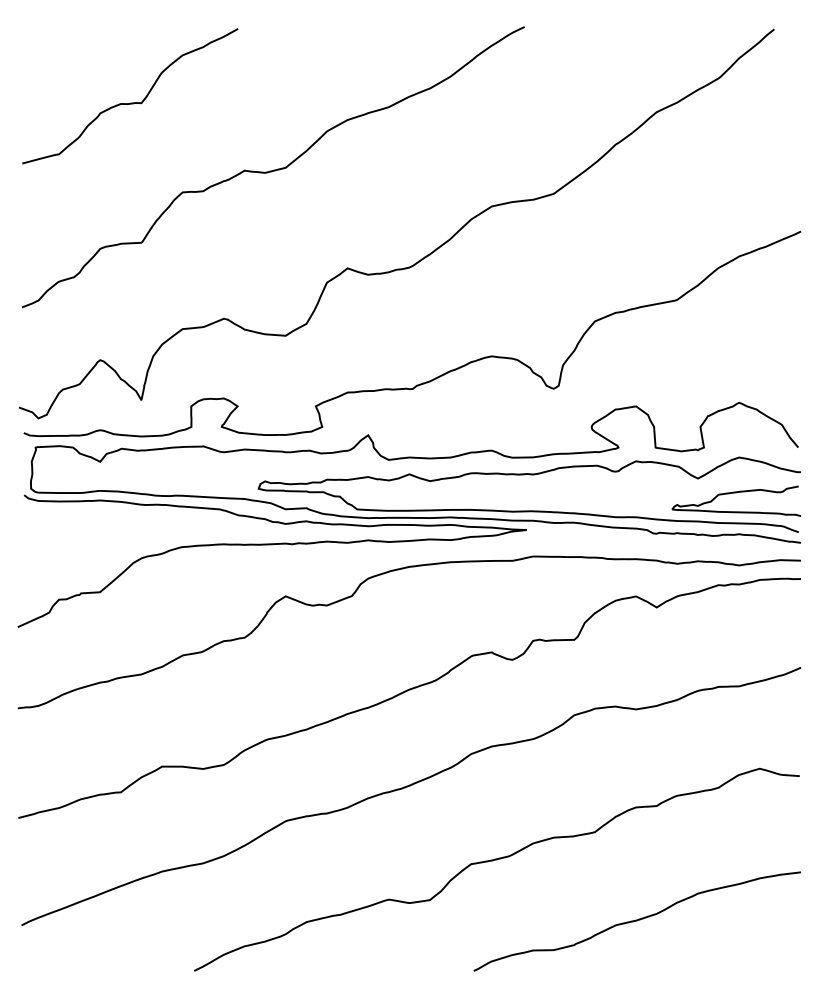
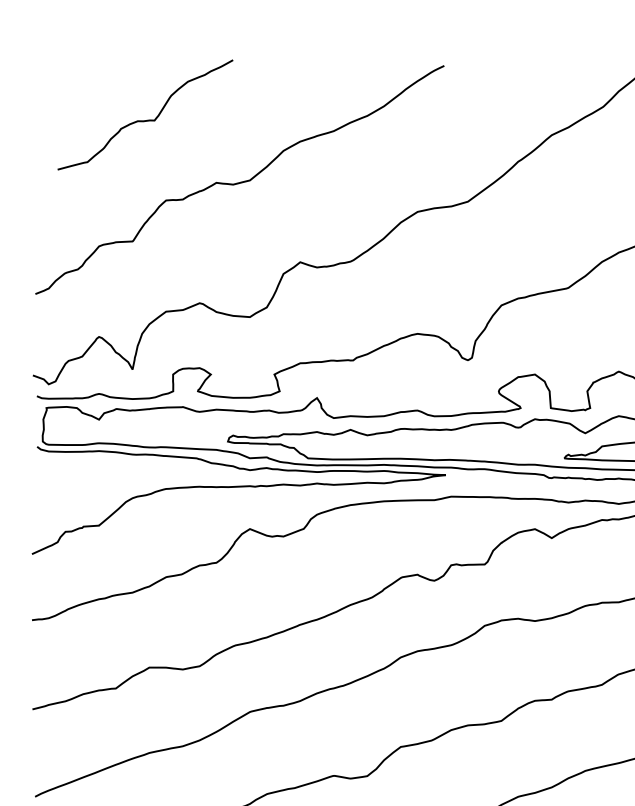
curve: (130, 102) -> (145, 120), moved

